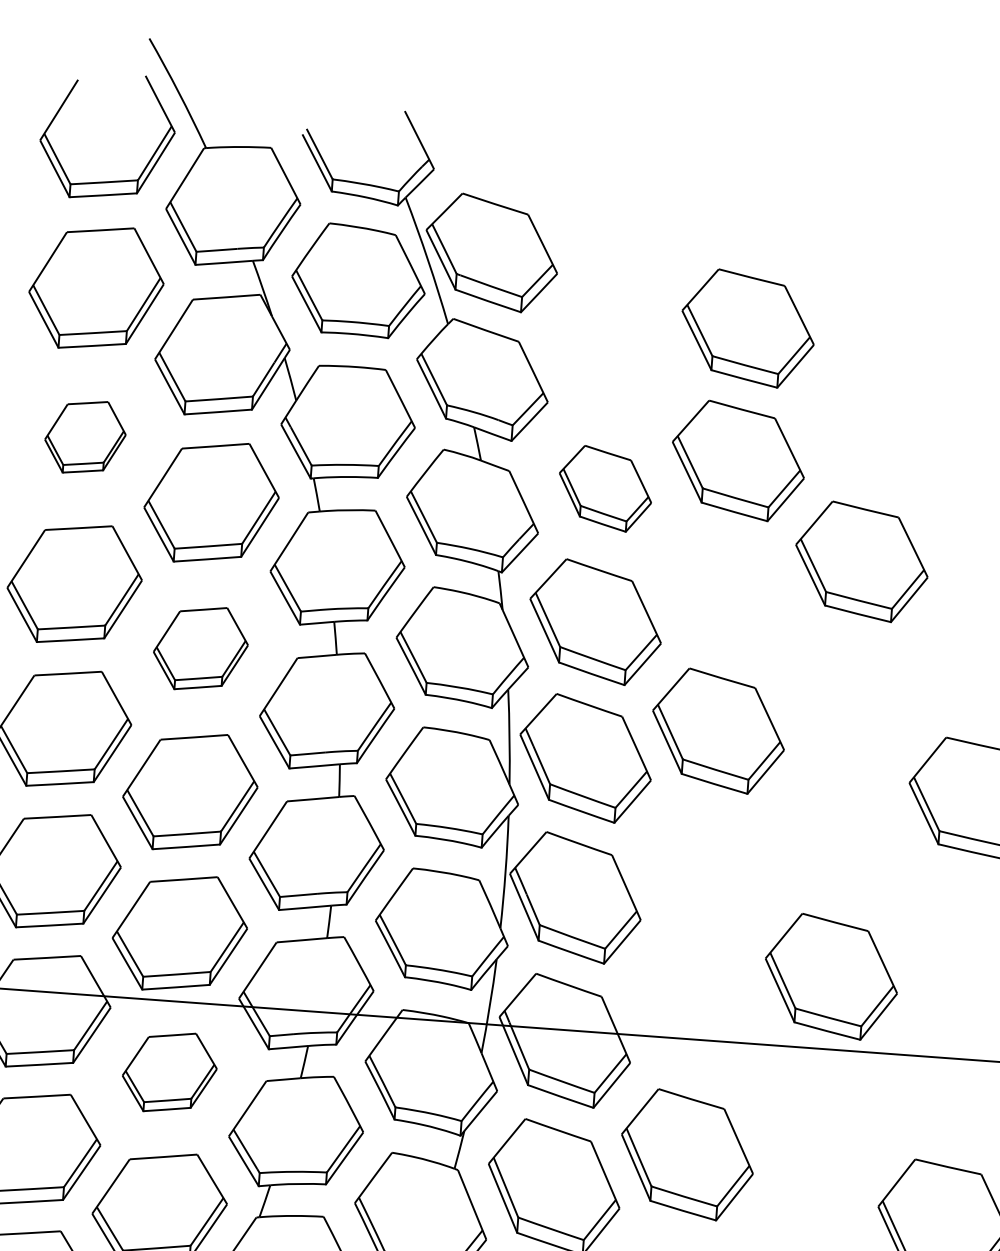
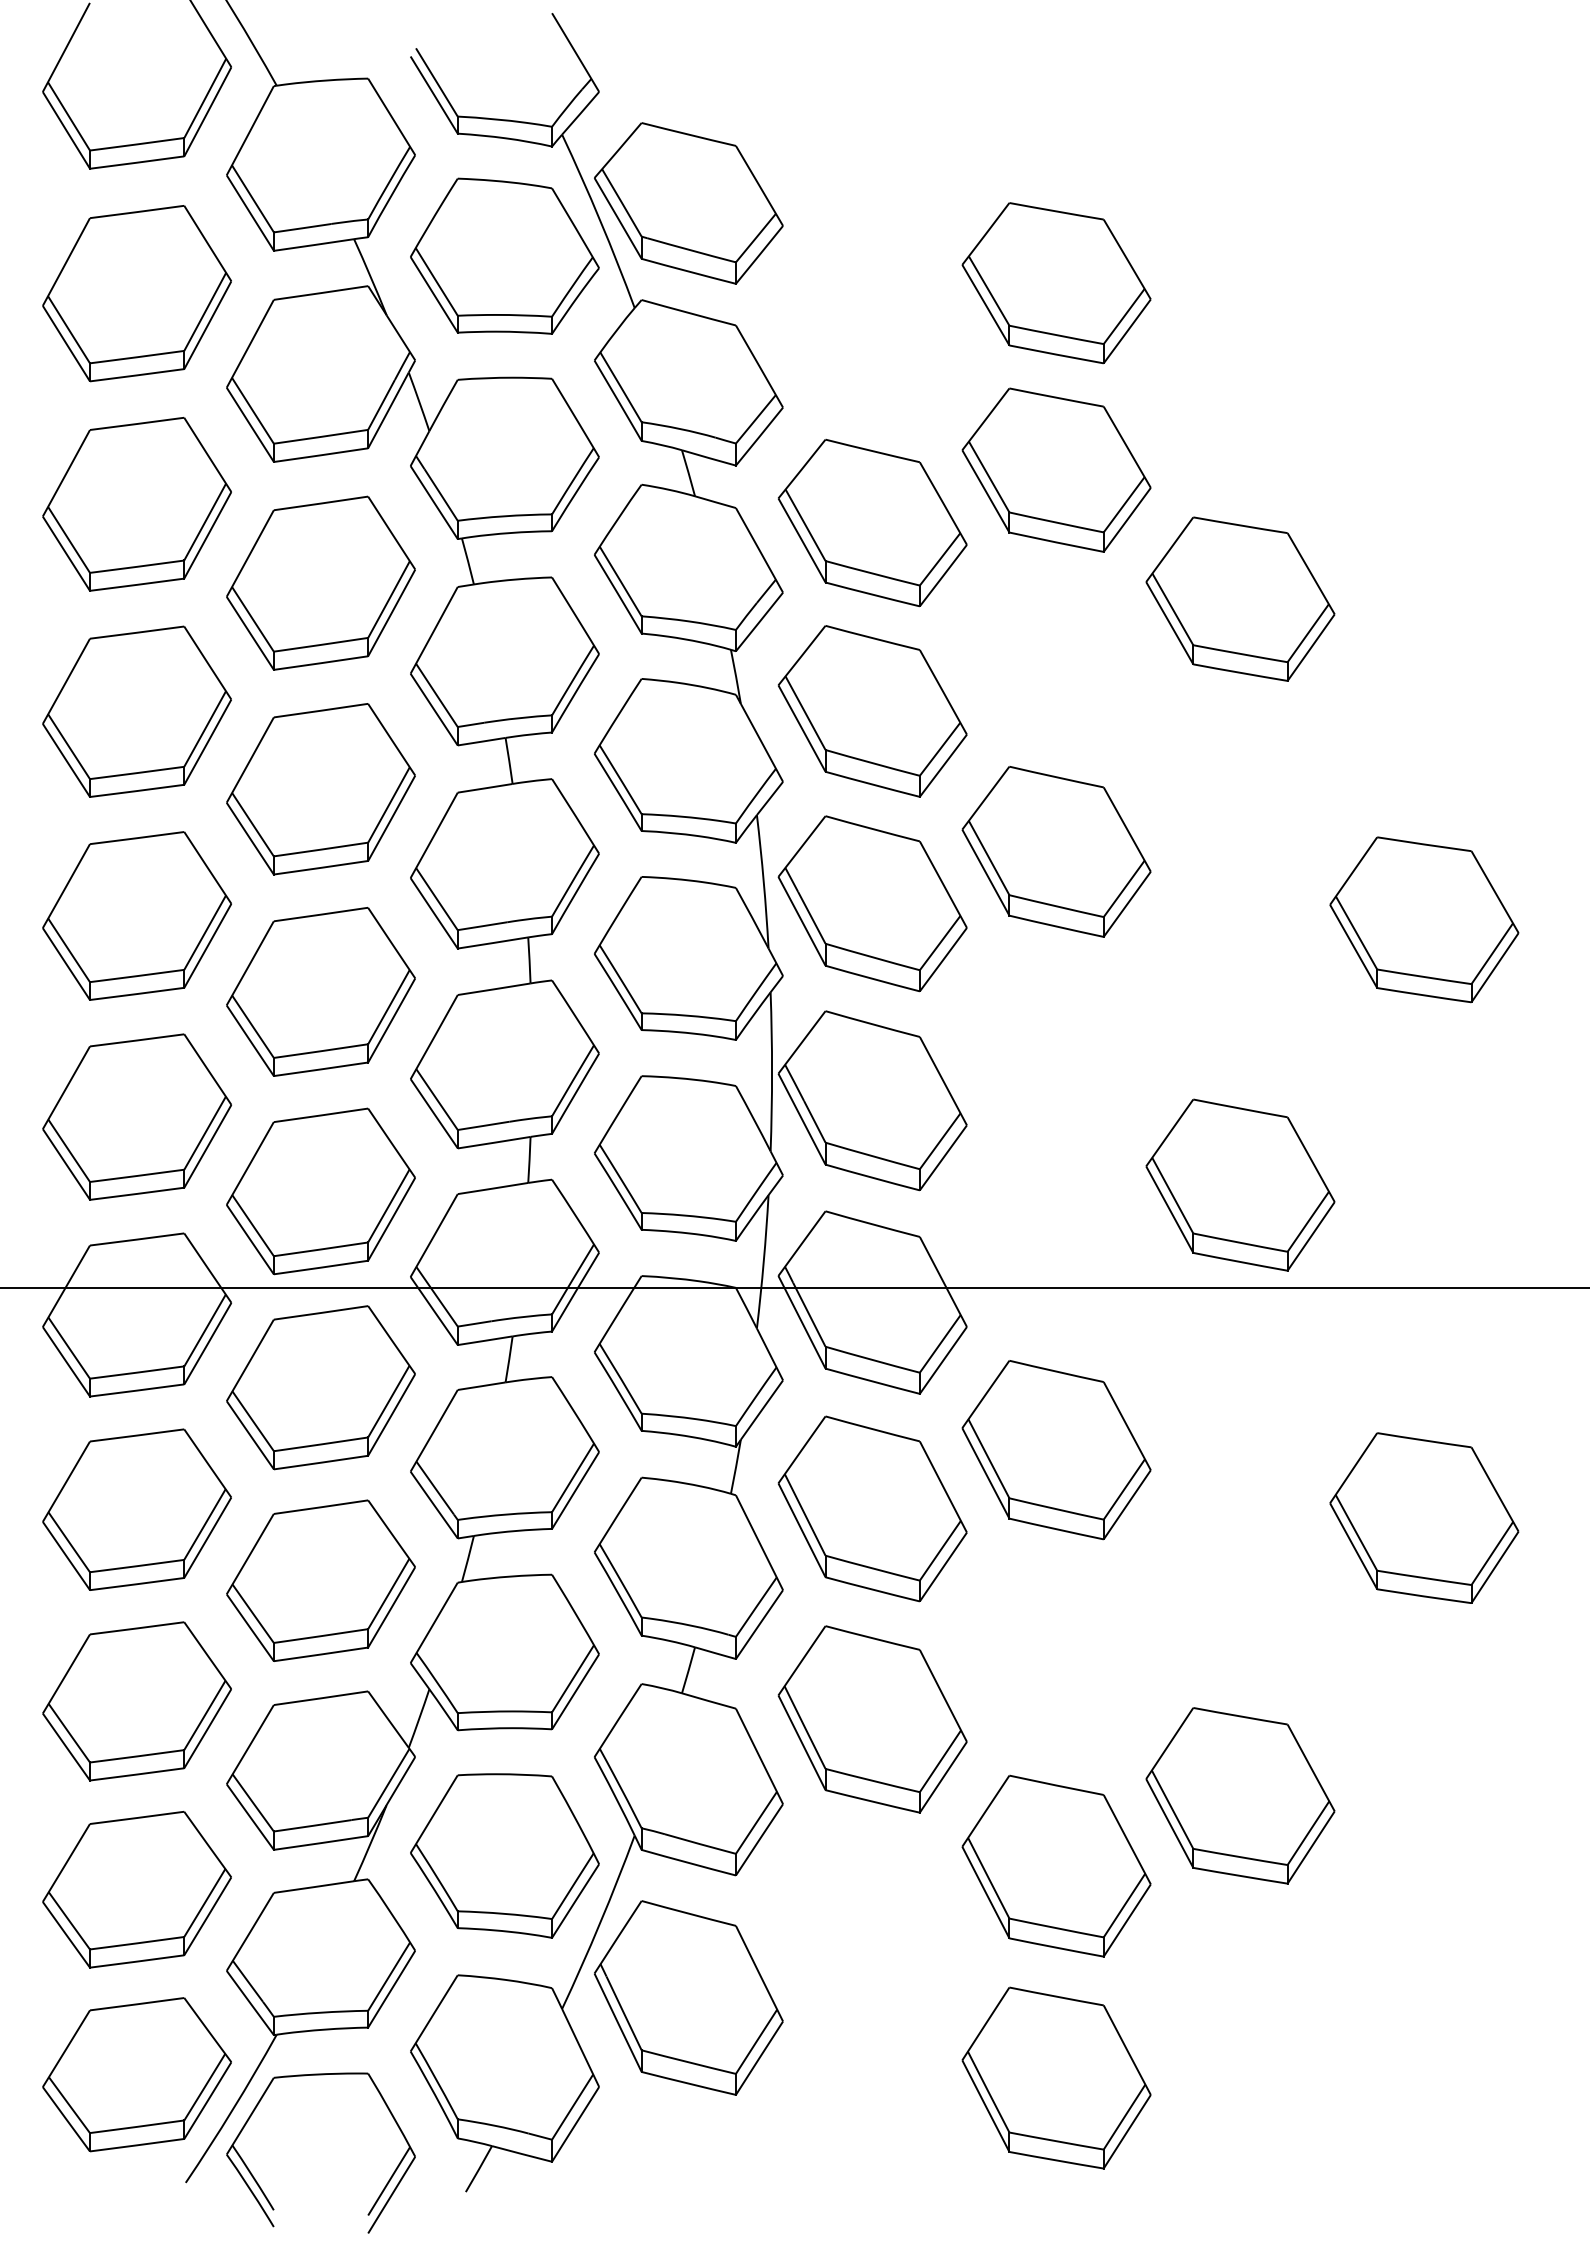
part: (85, 437) -> (136, 504), size x1.67
part: (605, 488) -> (872, 522), size x1.43
part: (200, 648) -> (320, 789), size x1.43
part: (169, 1072) -> (320, 1387), size x1.43

